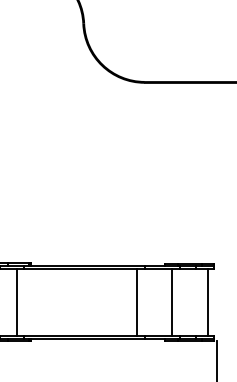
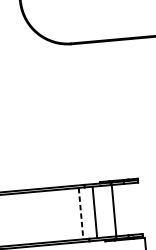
line: (172, 301) -> (95, 211), moved
line: (208, 301) -> (114, 210), moved
line: (137, 302) -> (81, 213), solid -> dashed

